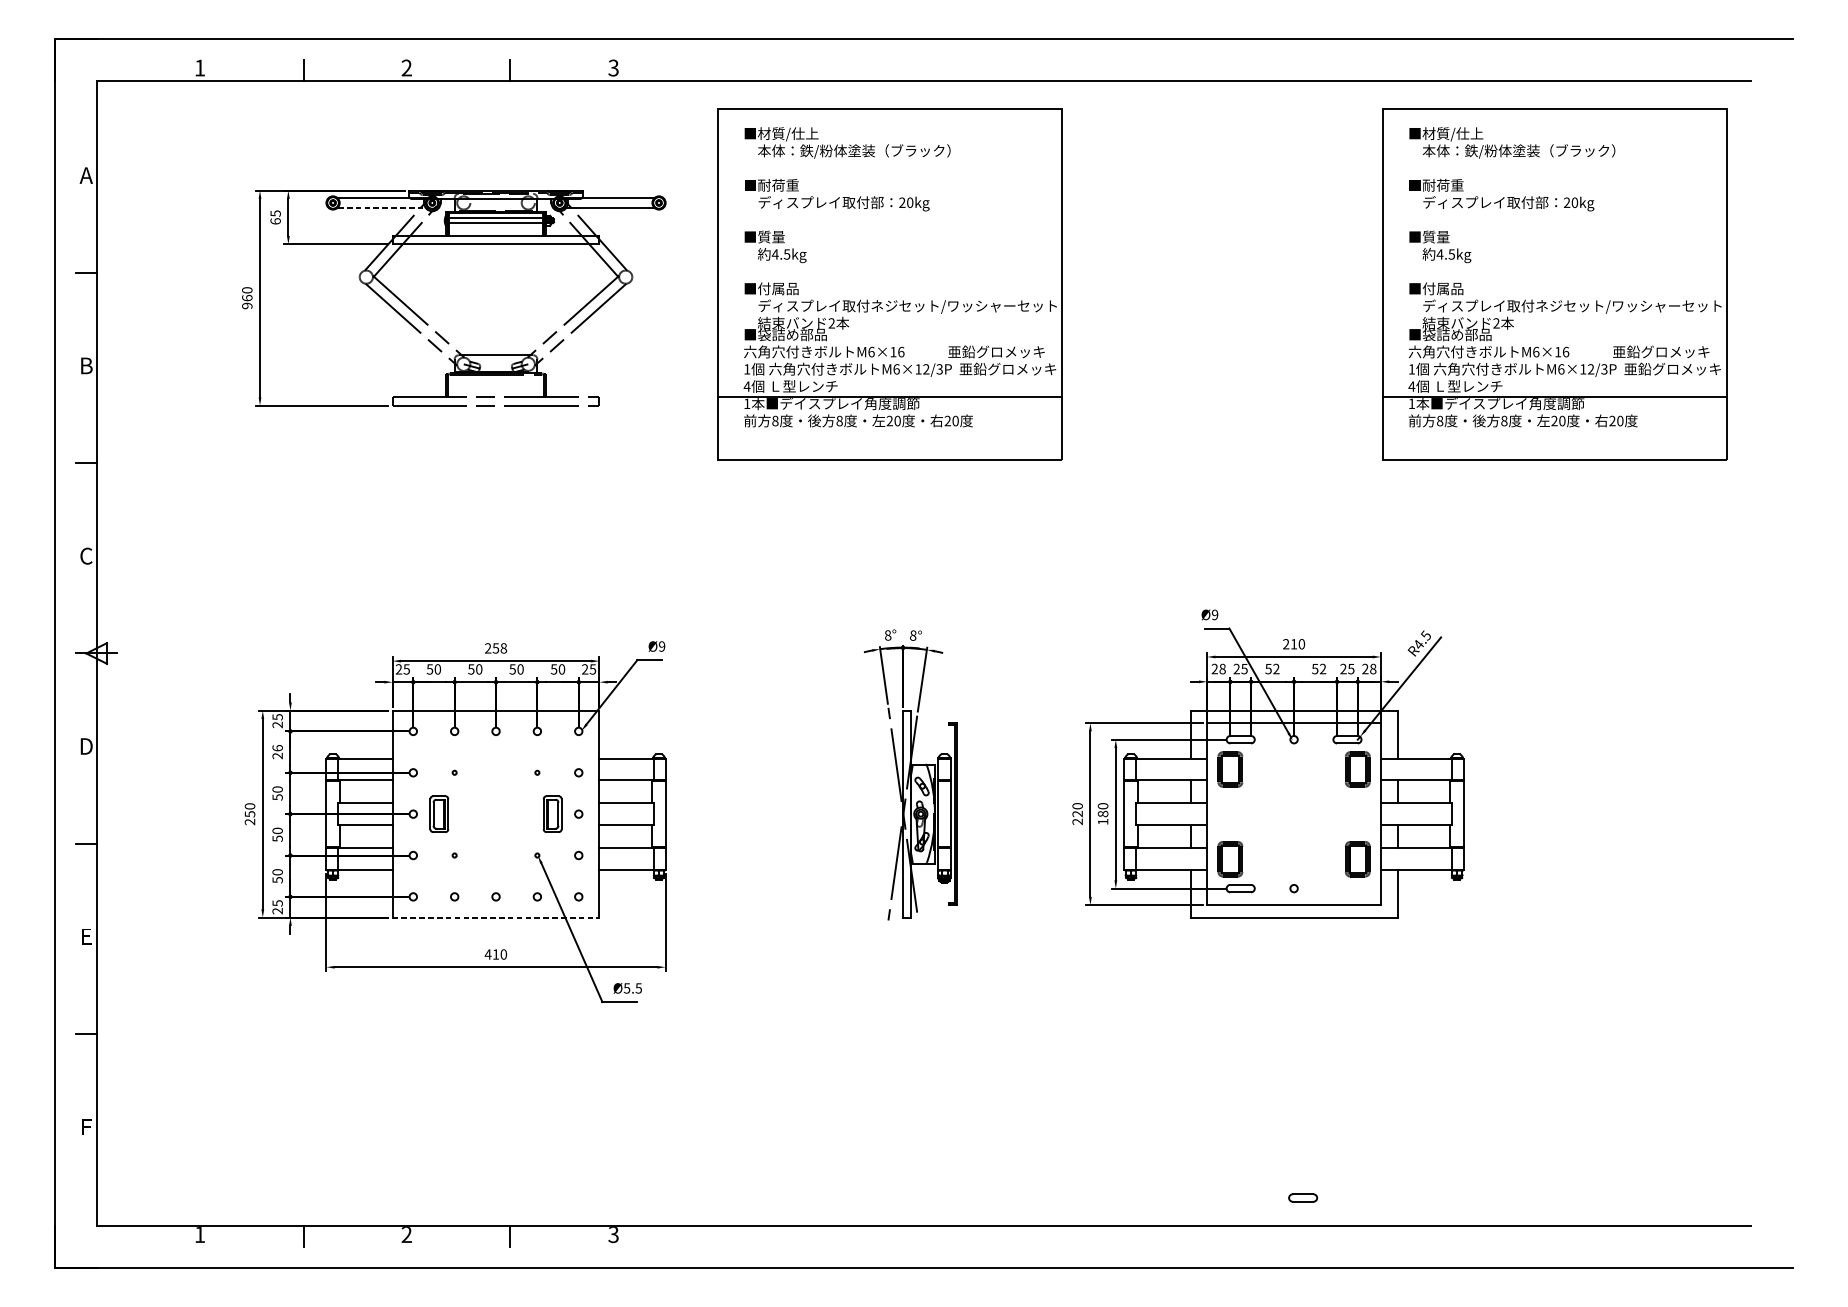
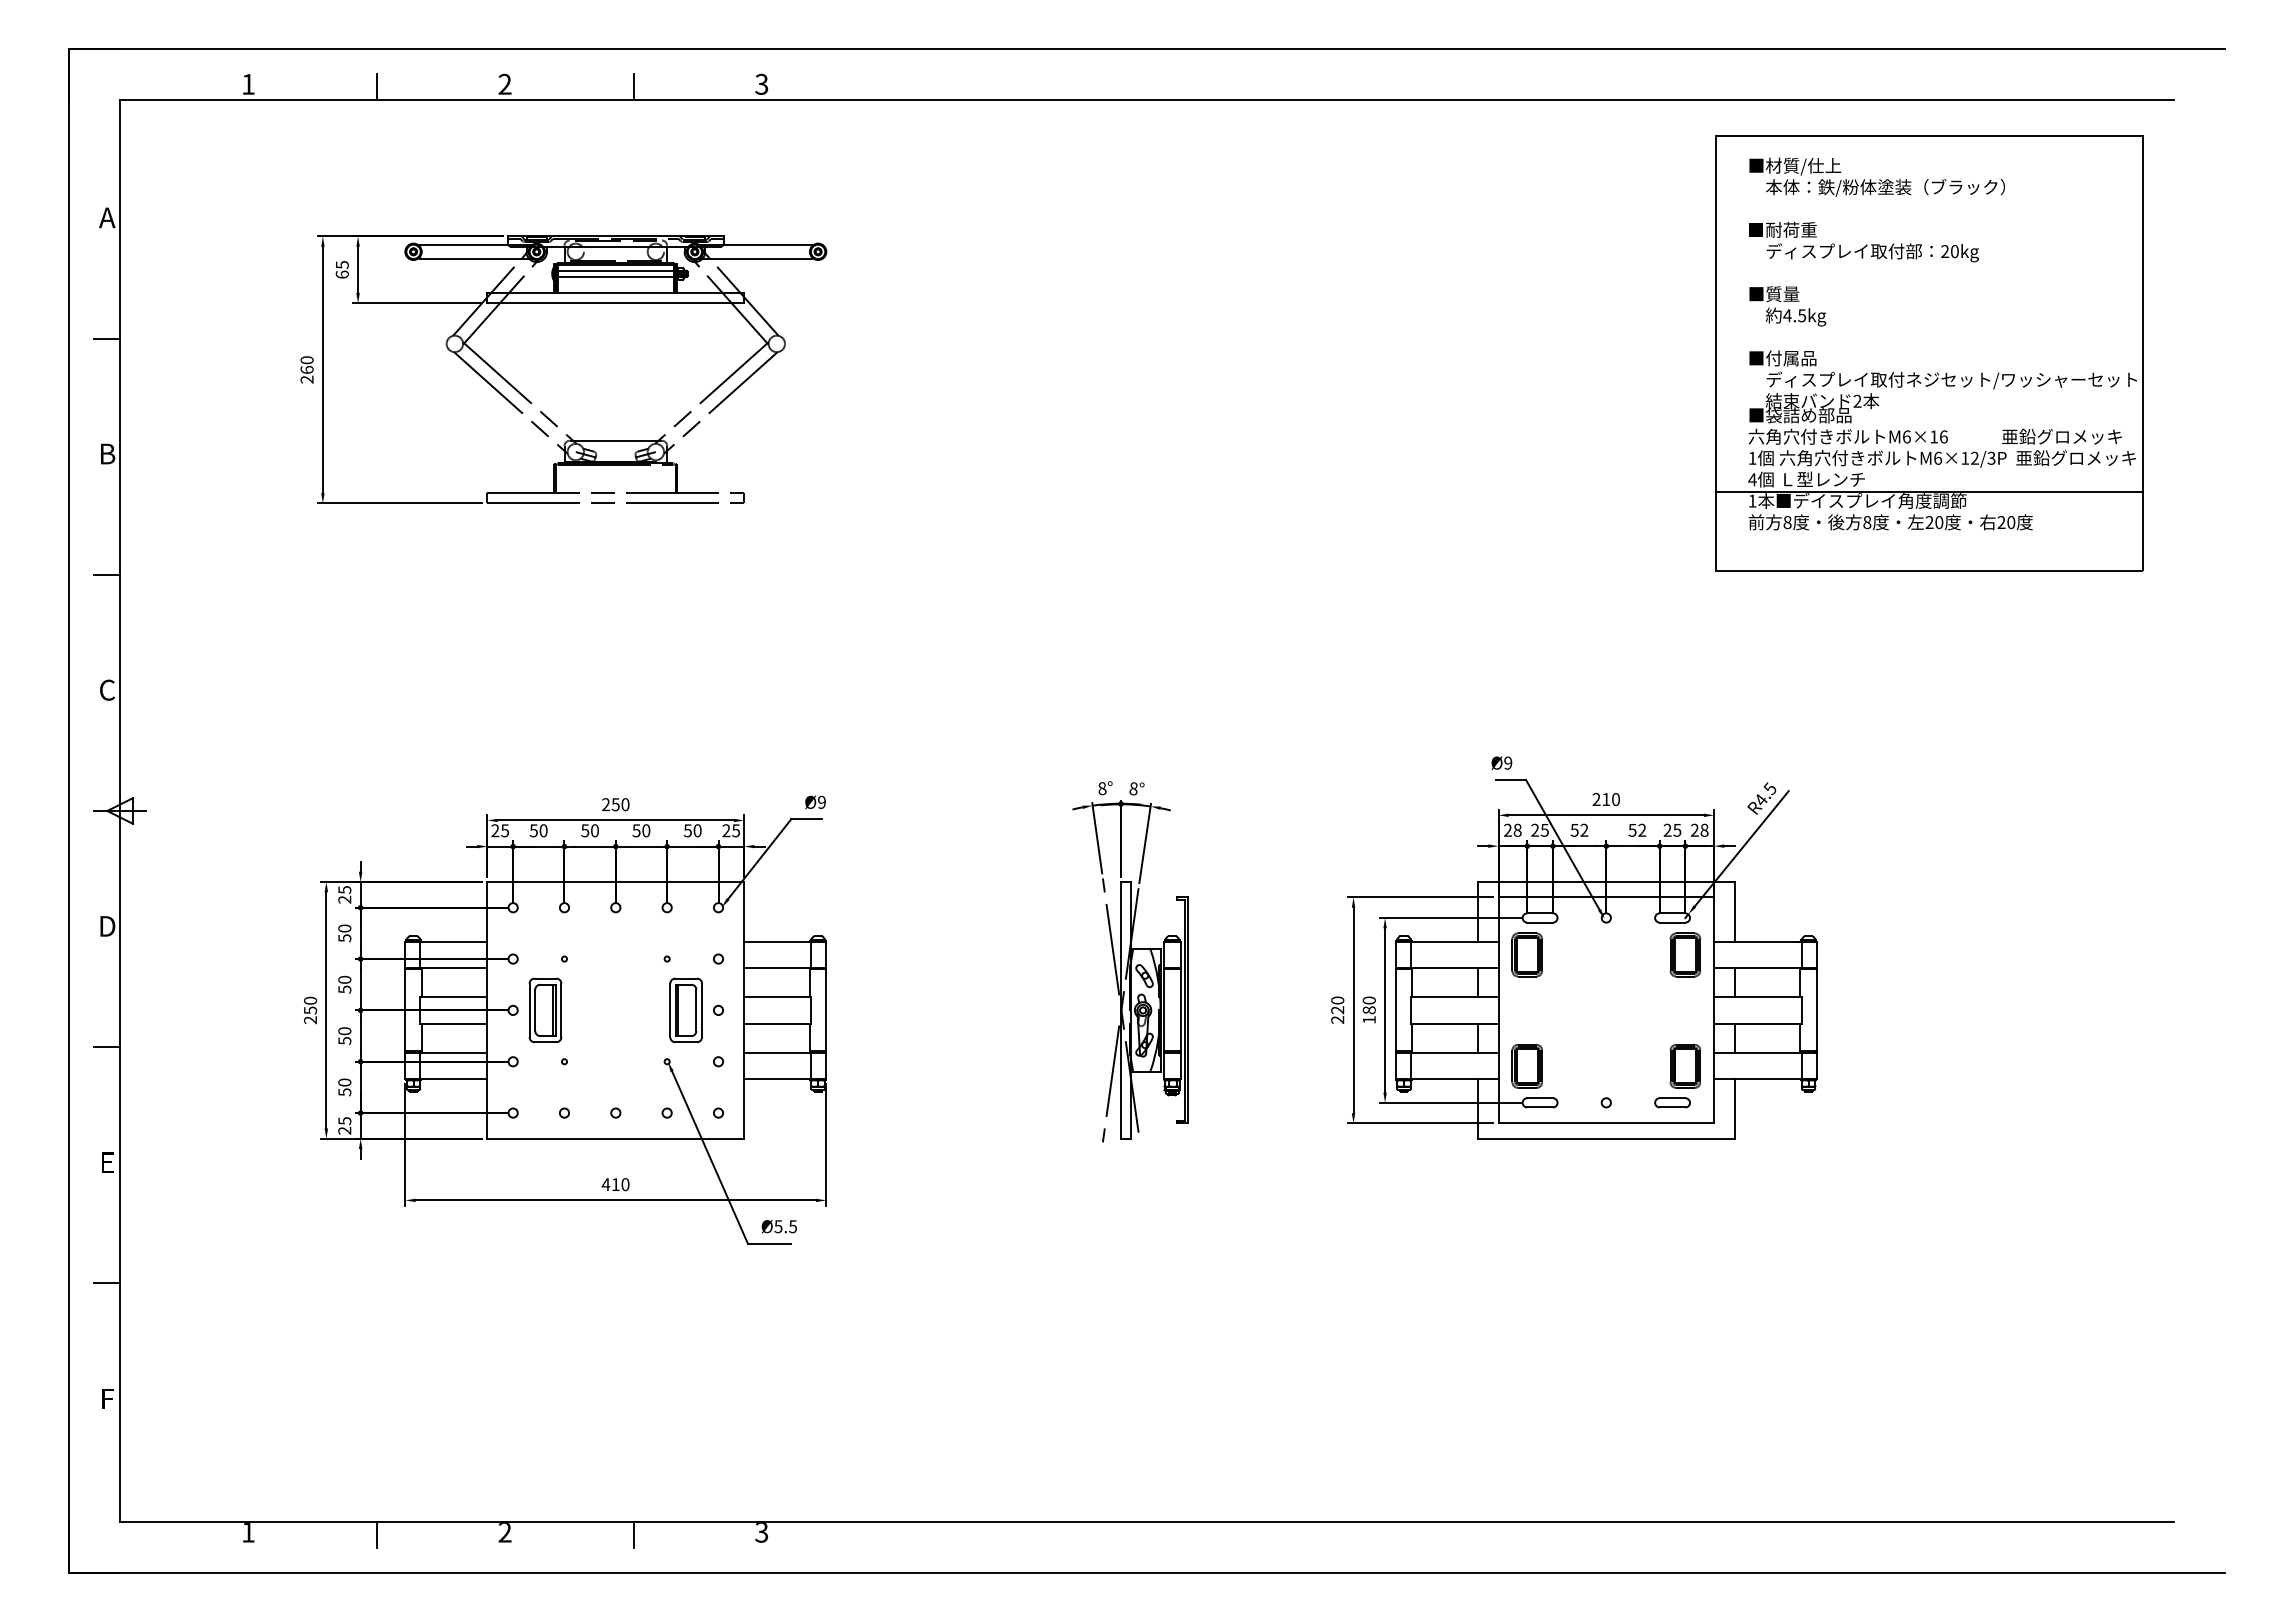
line: (383, 208) -> (476, 258), dashed -> solid
part: (889, 284) -> (1104, 353), removed
text: (247, 305) -> (307, 379), 960 -> 260
text: (503, 648) -> (625, 804), 258 -> 250
text: (277, 752) -> (344, 933), 26 -> 50
part: (439, 814) -> (545, 1010), size x1.43
part: (552, 814) -> (685, 1010), size x1.43
line: (496, 917) -> (616, 1138), dashed -> solid
part: (1303, 1197) -> (1672, 1102), moved

